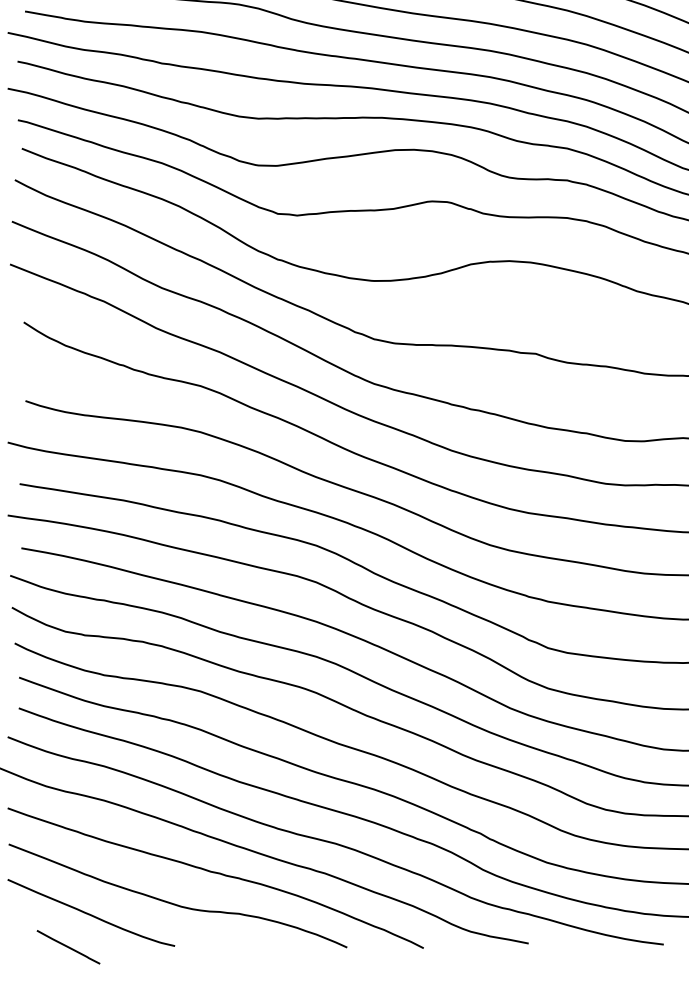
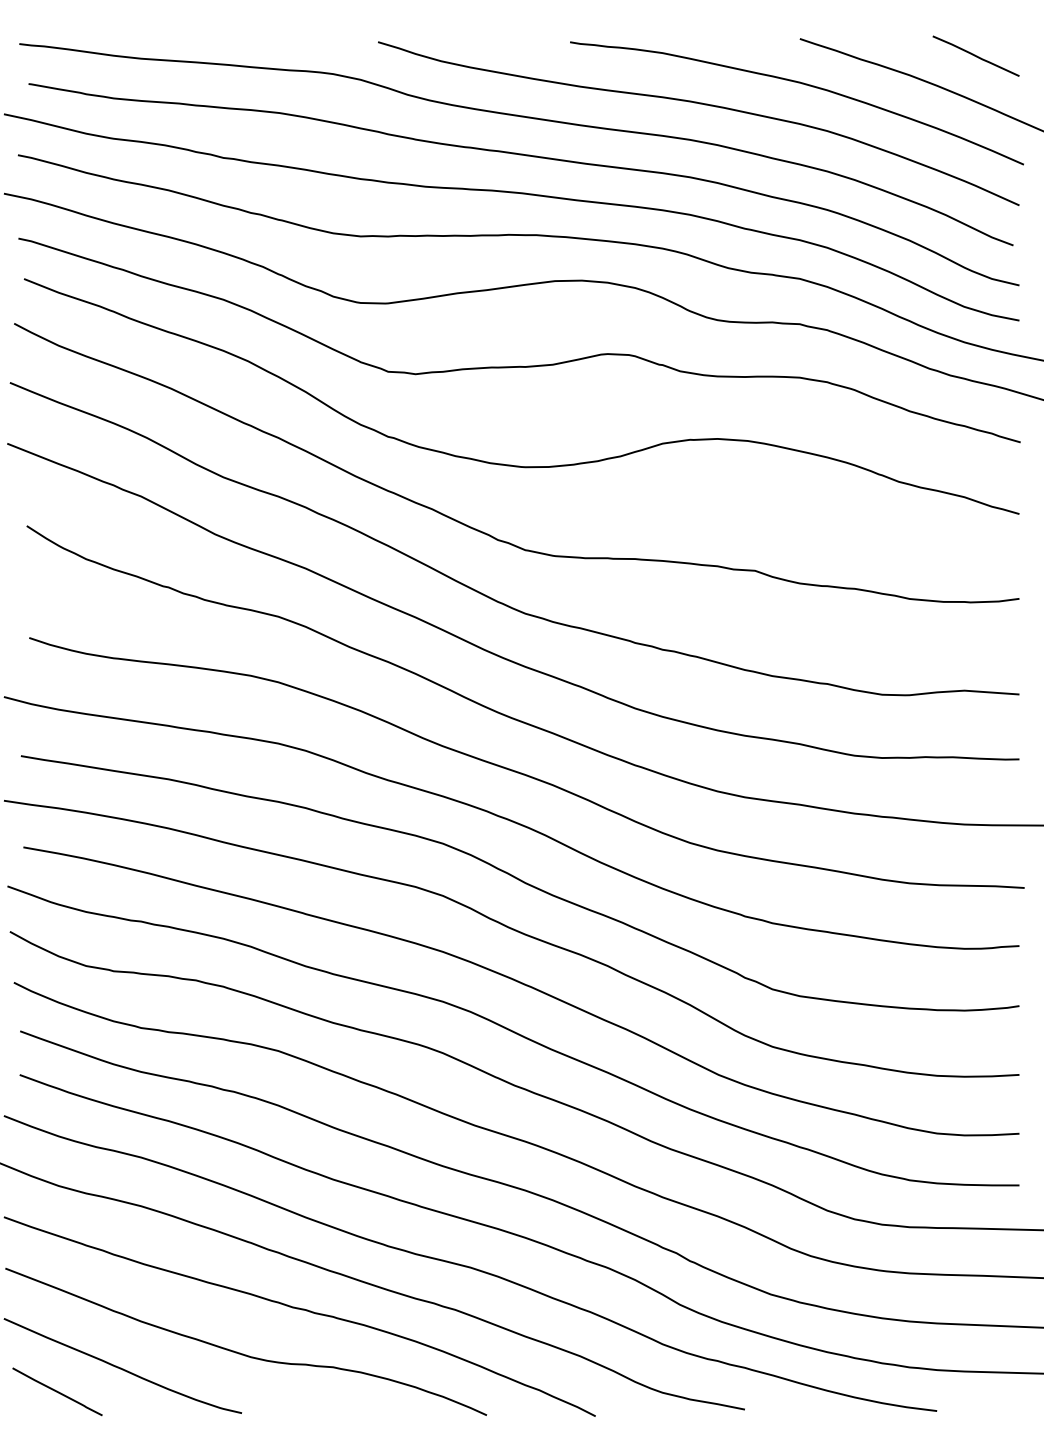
line: (68, 947) -> (57, 1391), moved

